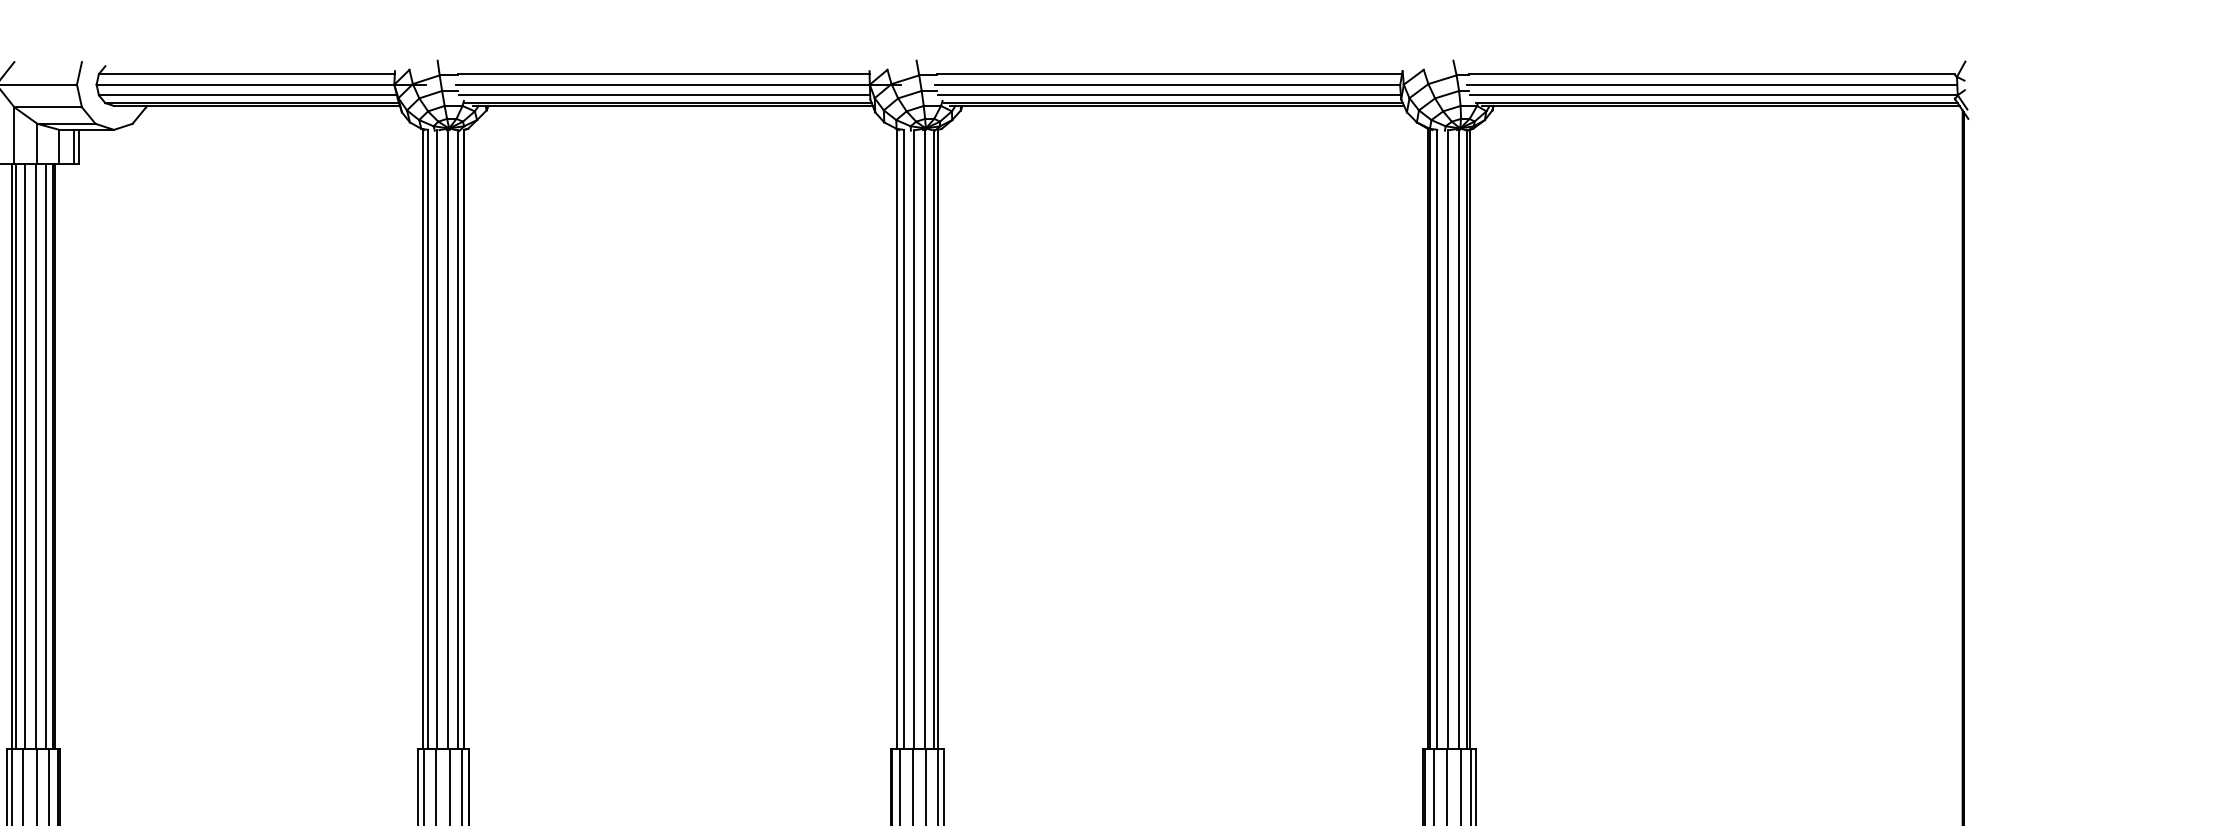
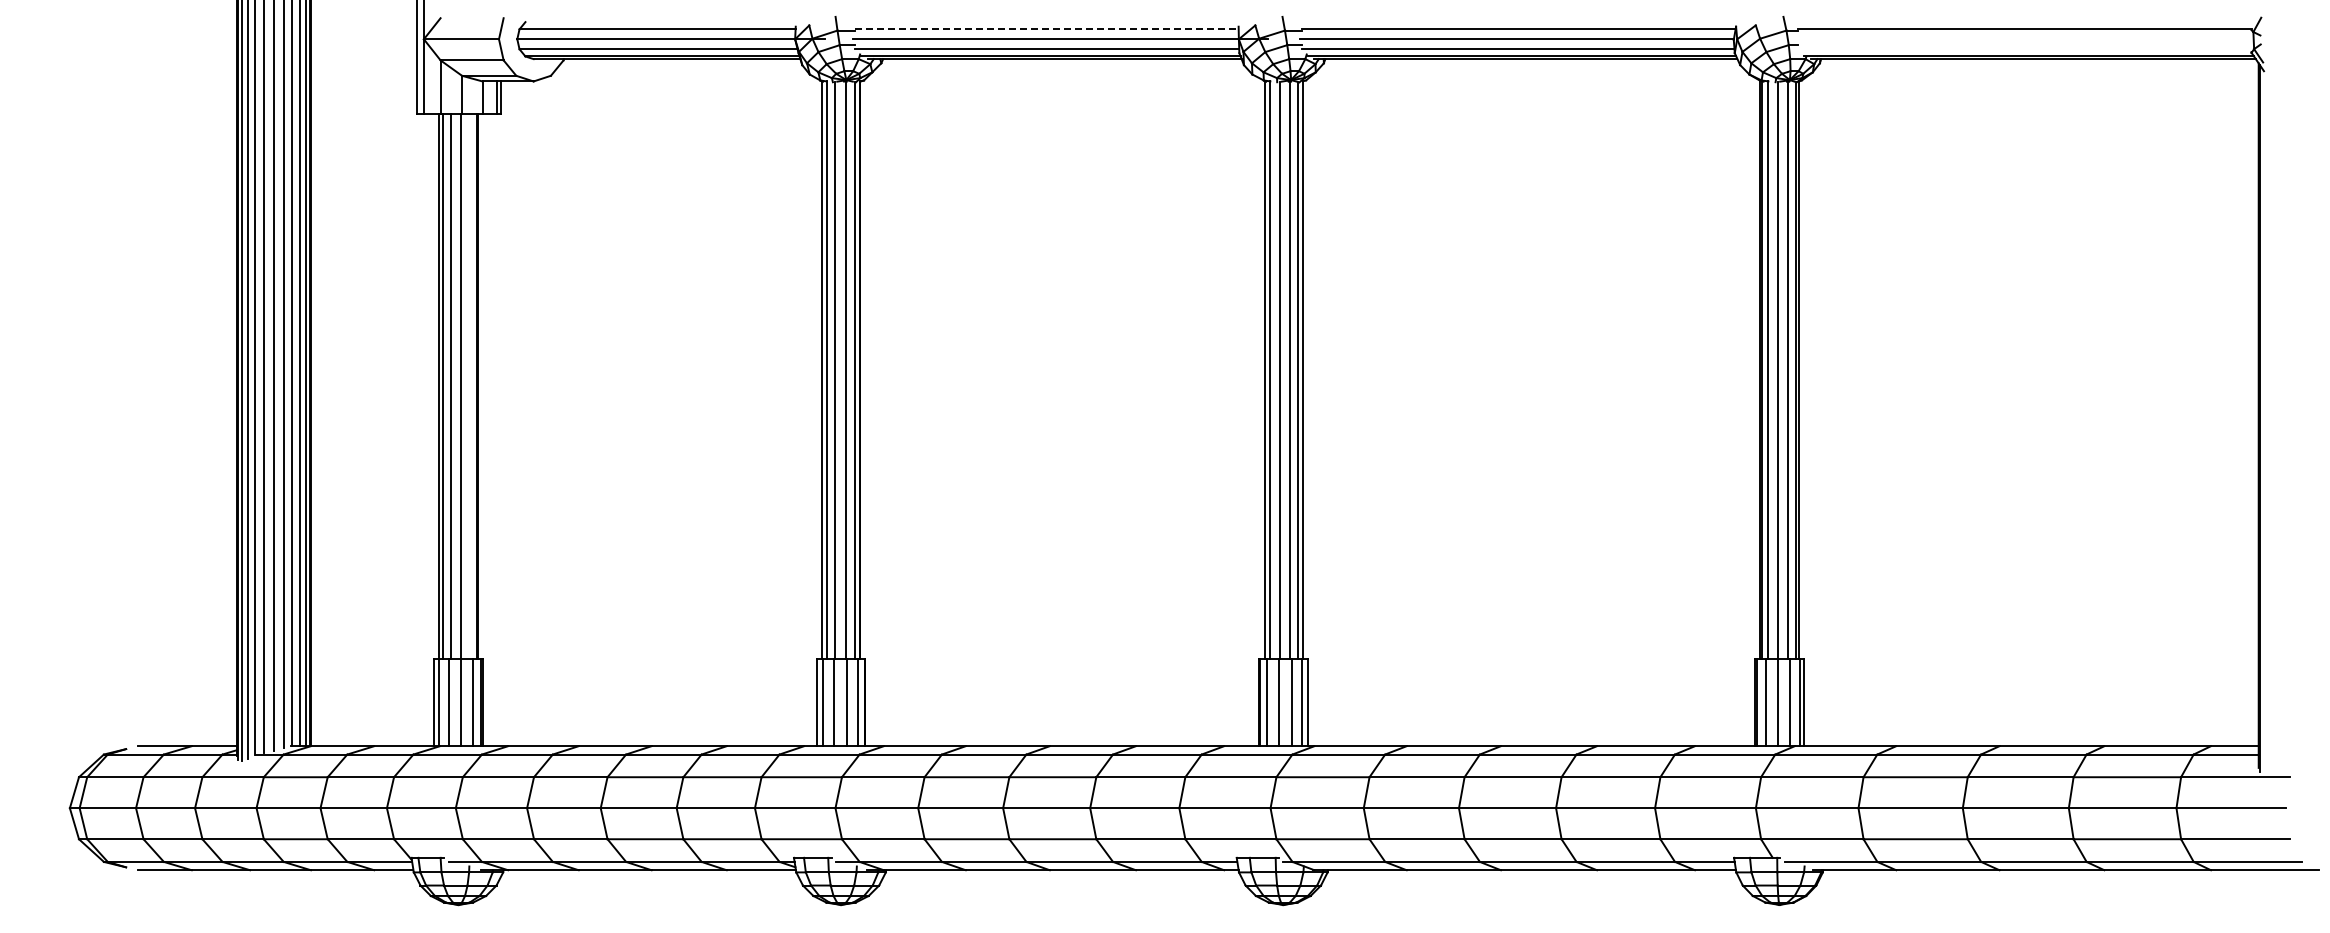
line: (663, 74) -> (1046, 29), solid -> dashed
line: (1711, 84) -> (2024, 39), removed
line: (1712, 95) -> (2025, 49), removed
line: (46, 456) -> (470, 386), removed

